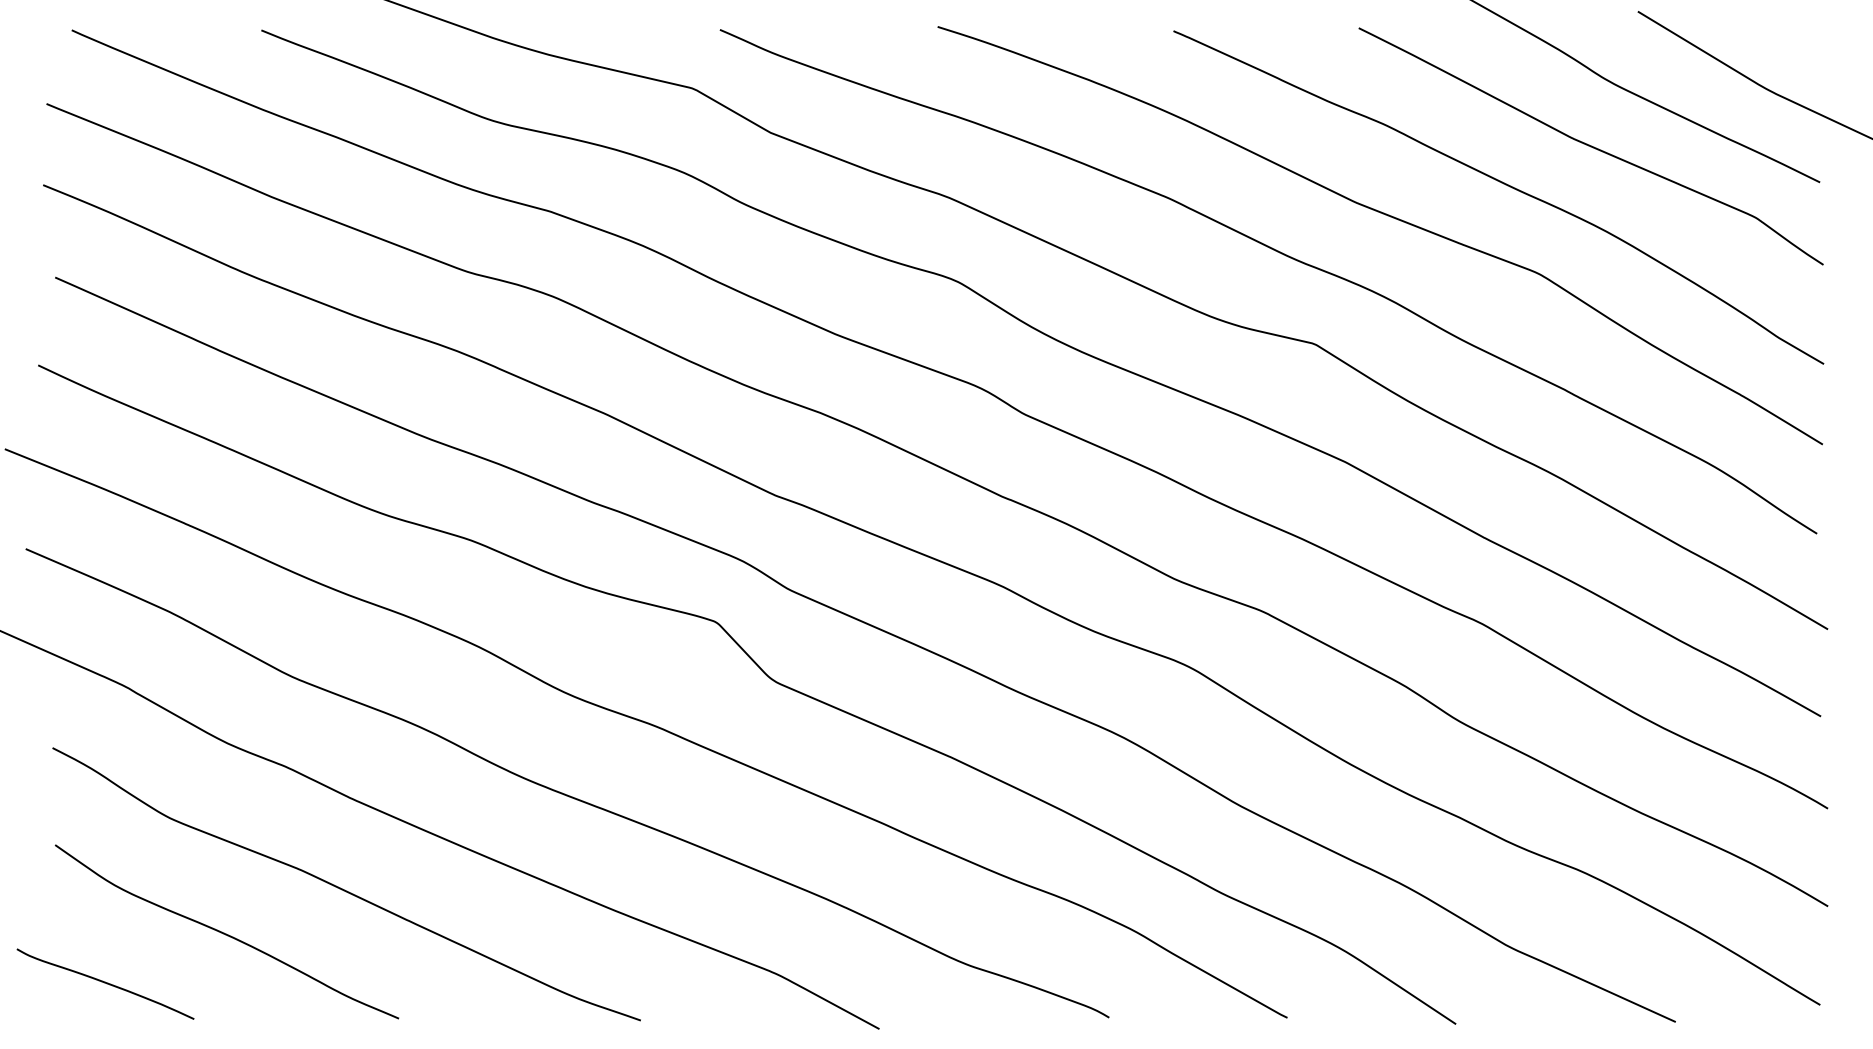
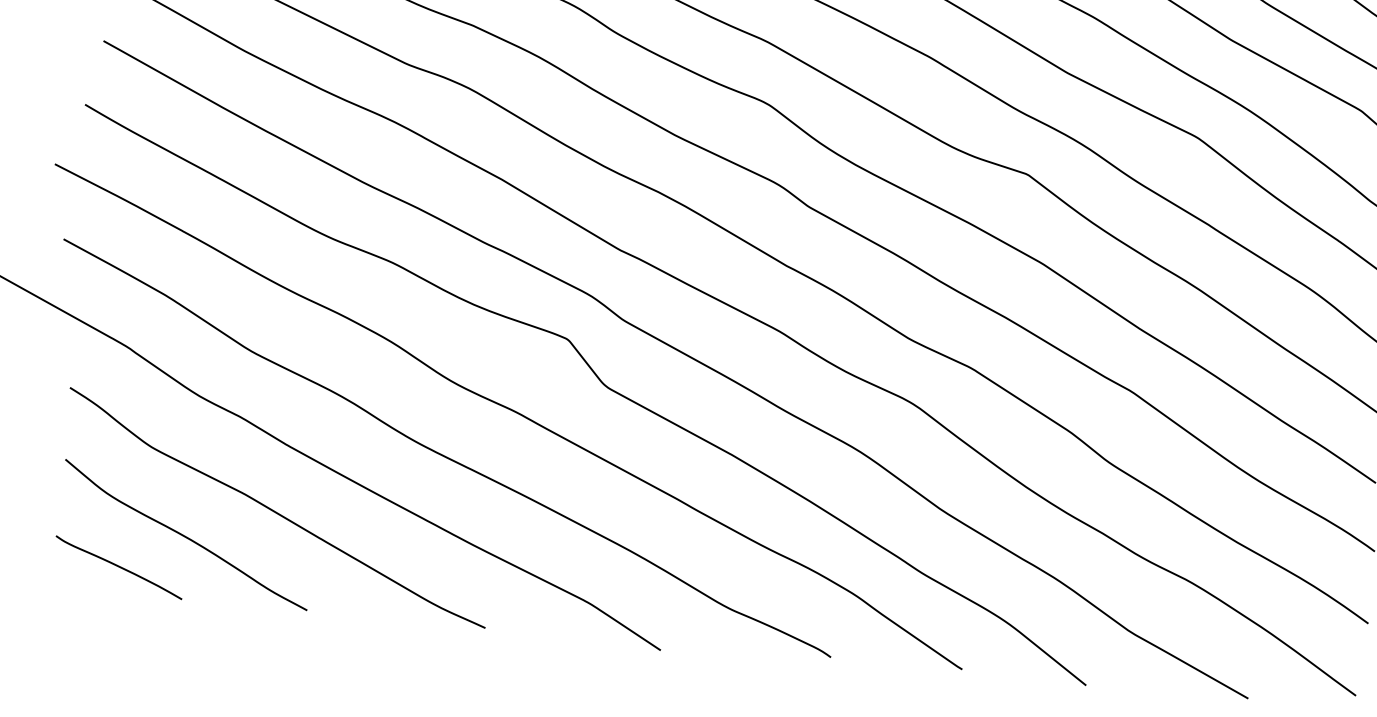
curve: (105, 983) -> (119, 567), moved

